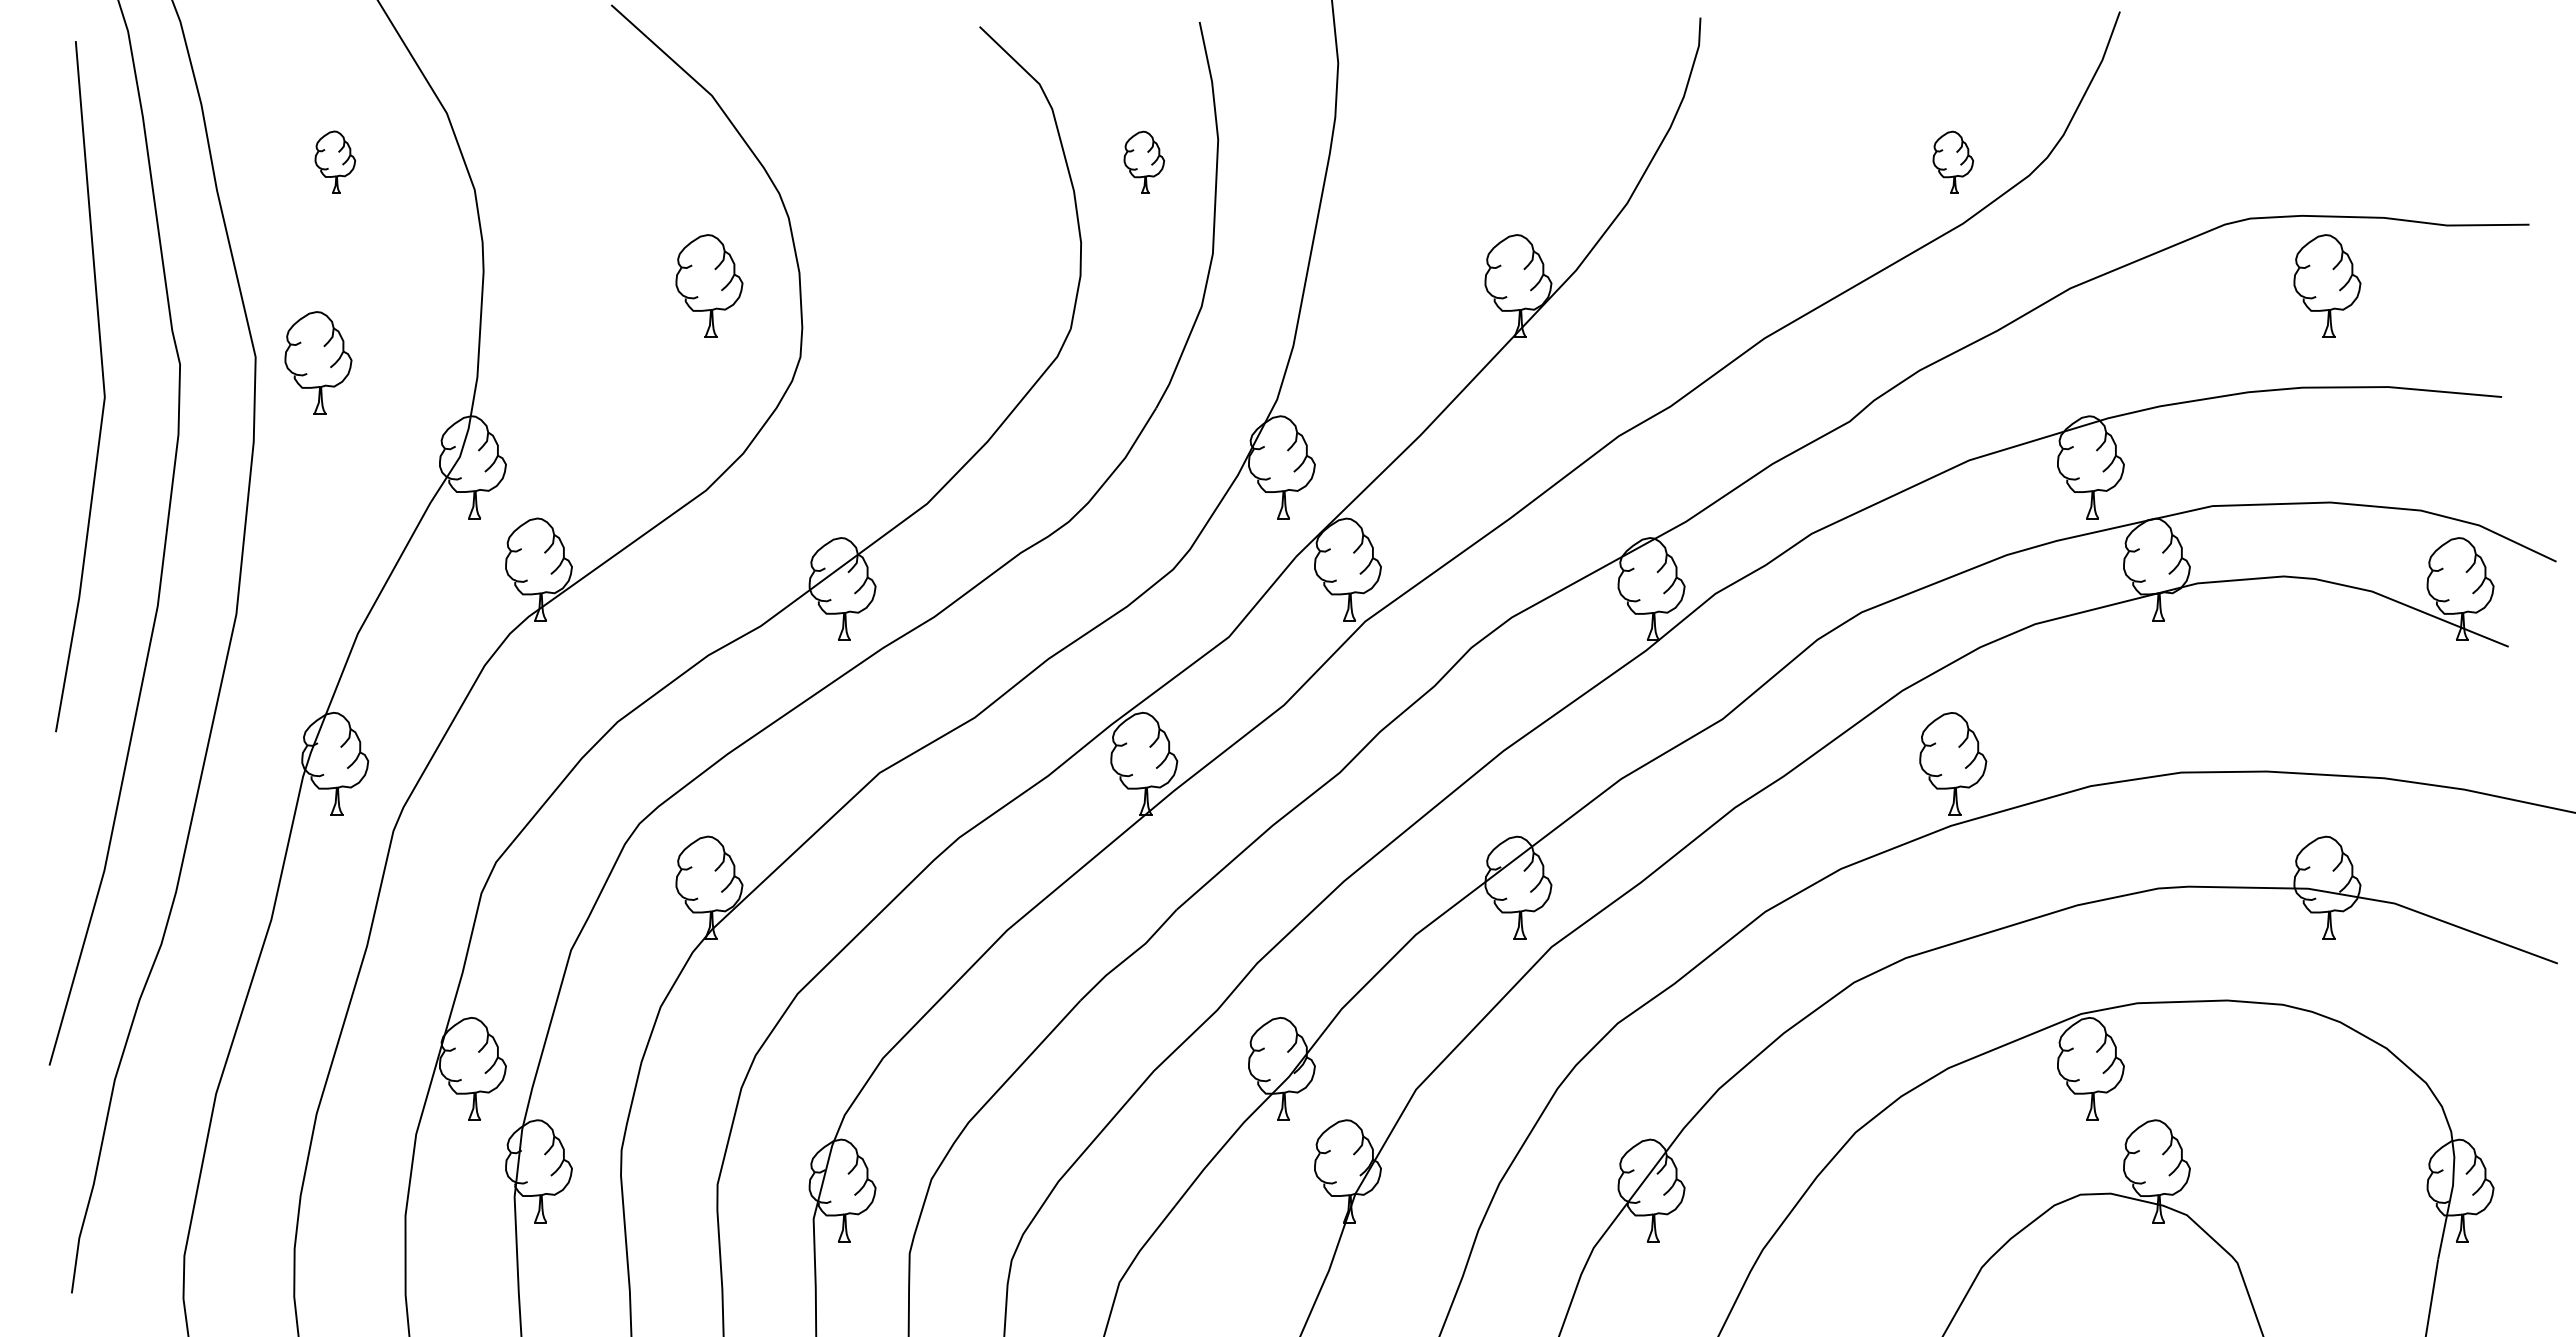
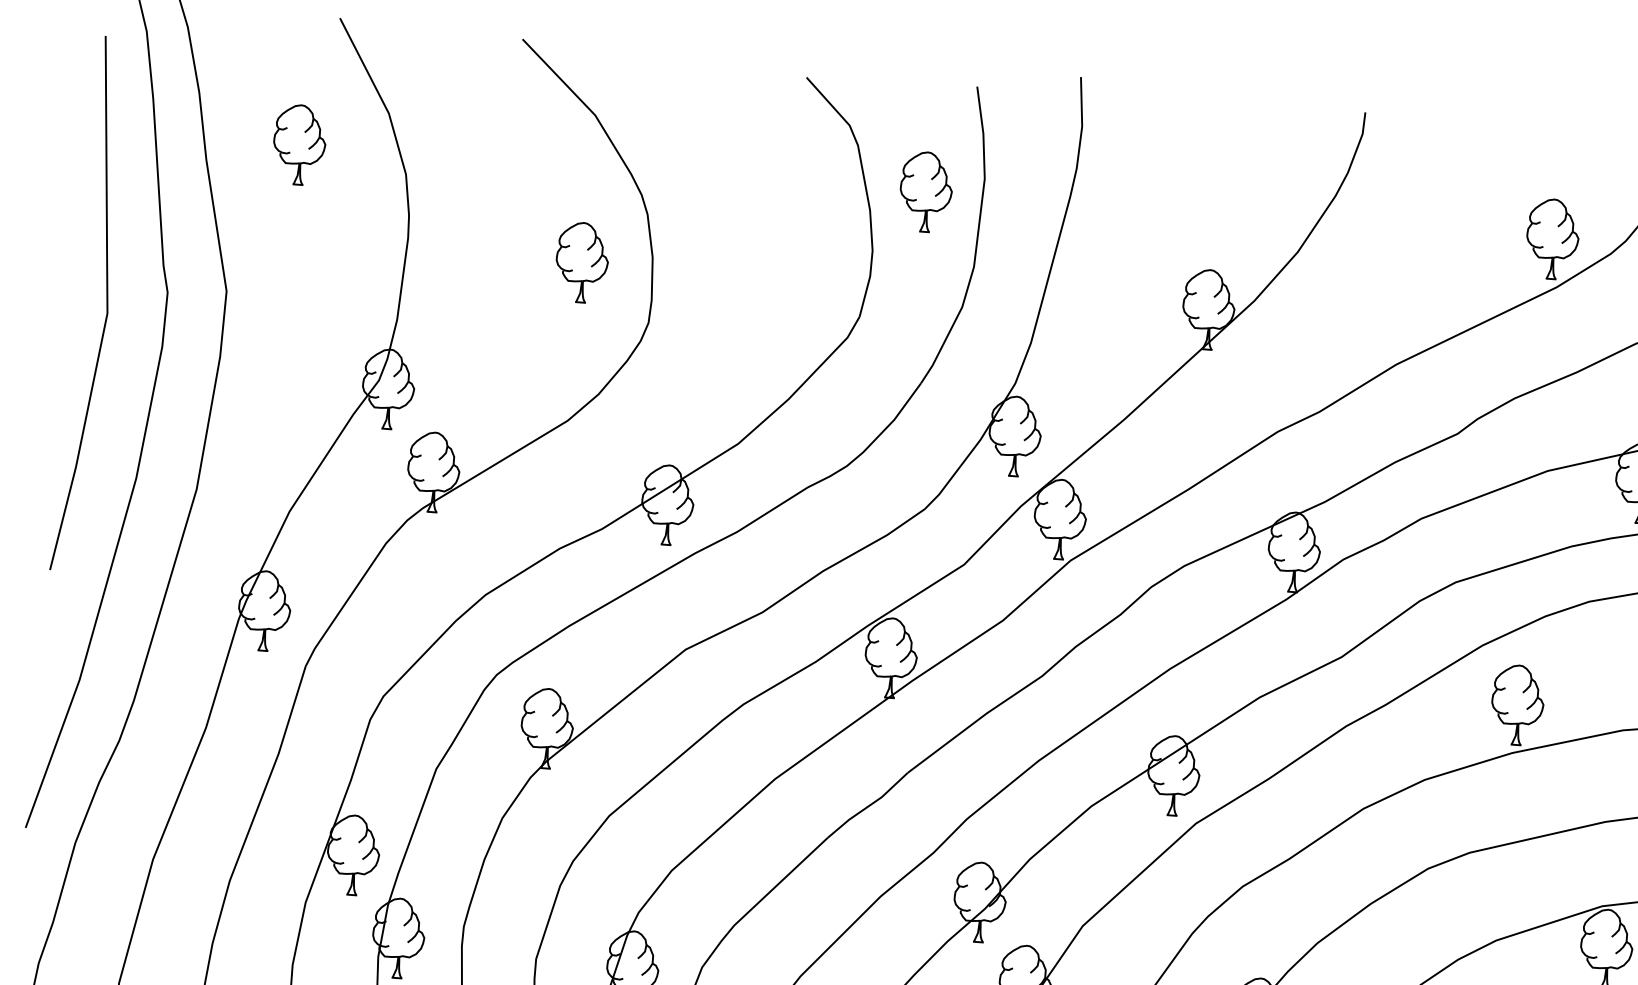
part: (335, 161) -> (299, 144), size x1.67
part: (1144, 162) -> (926, 192), size x1.67
part: (1953, 162) -> (1552, 239), size x1.67
part: (318, 362) -> (274, 299), removed

